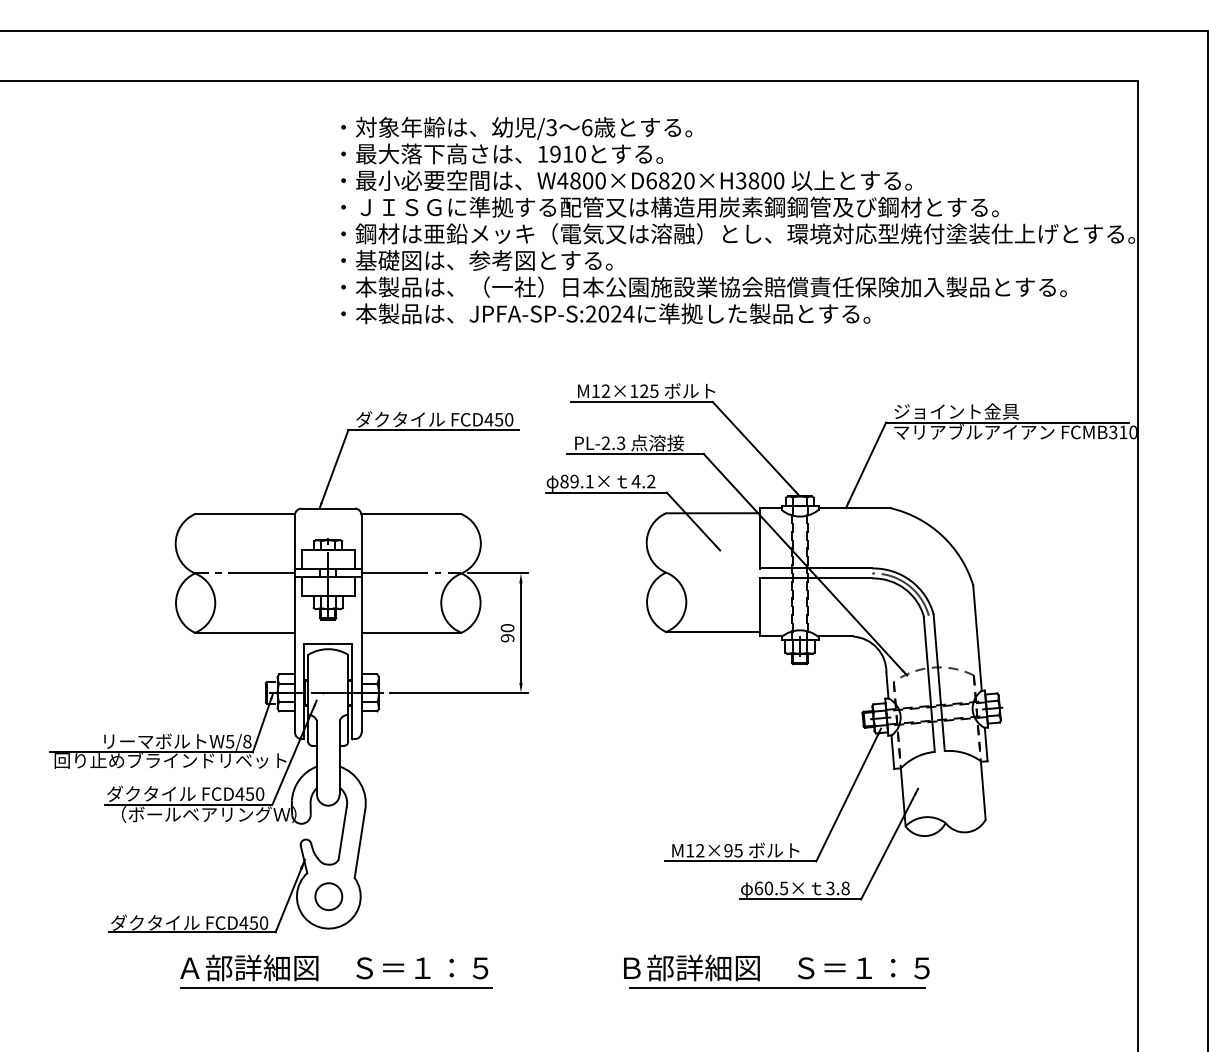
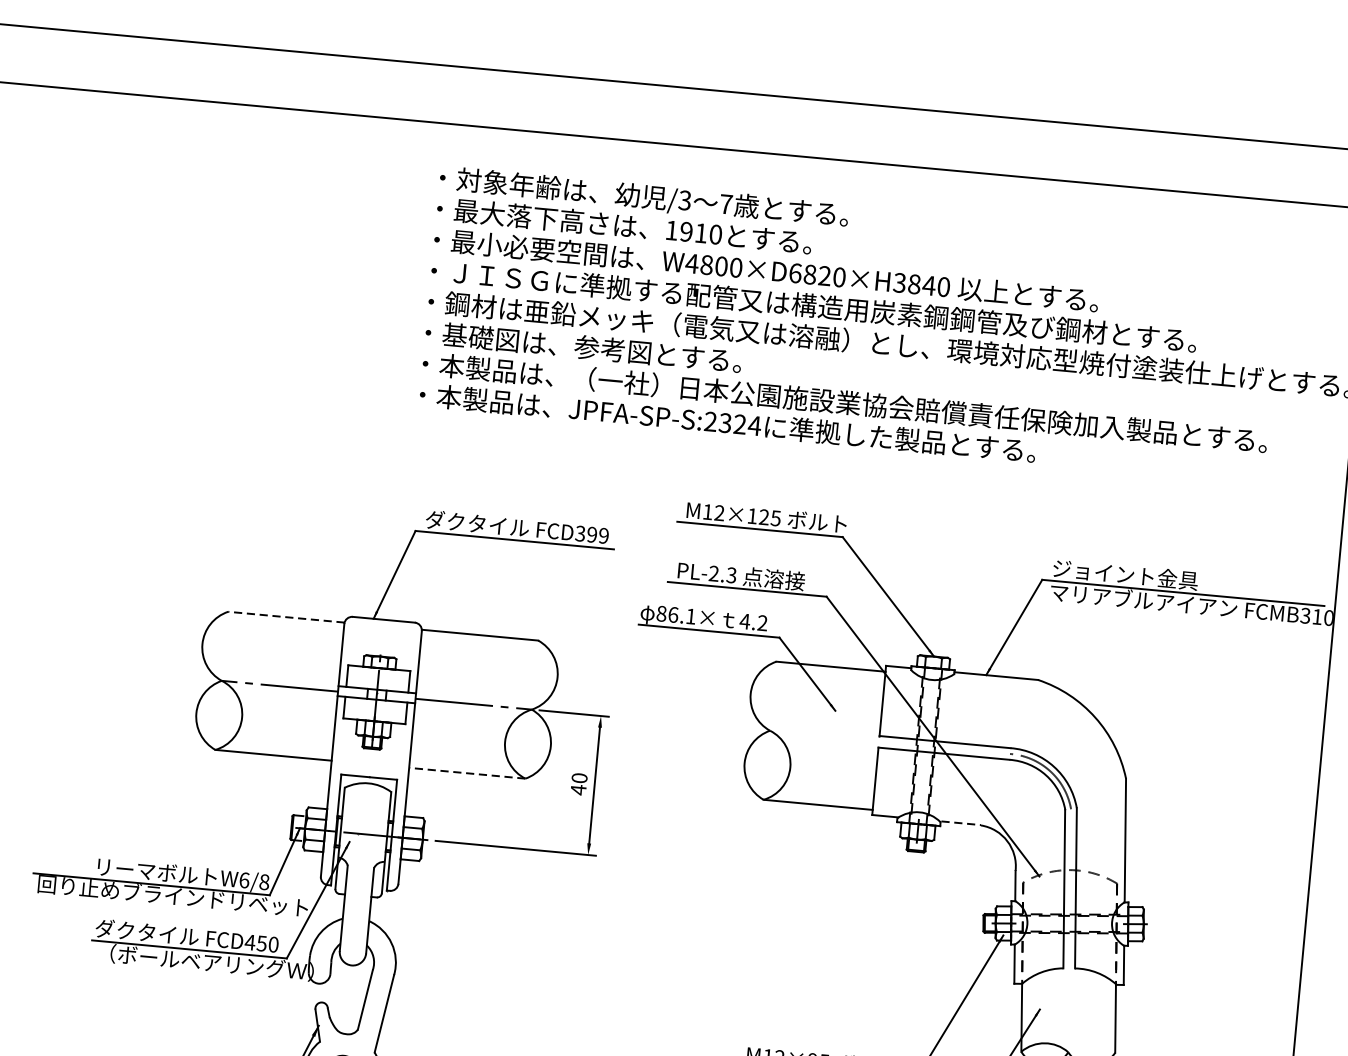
text: (587, 127) -> (726, 204), 6 -> 7
text: (766, 180) -> (929, 285), W4800×D6820×H3800 -> W4800×D6820×H3840
text: (603, 313) -> (725, 422), JPFA-SP-S:2024 -> JPFA-SP-S:2324
text: (498, 419) -> (591, 534), FCD450 -> FCD399
text: (574, 481) -> (673, 614), 89.1× -> 86.1×
line: (245, 514) -> (286, 617), solid -> dashed
line: (411, 632) -> (467, 772), solid -> dashed
line: (836, 636) -> (961, 823), solid -> dashed
text: (507, 637) -> (578, 789), 90 -> 40
text: (229, 741) -> (243, 880), W5/8 -> W6/8

